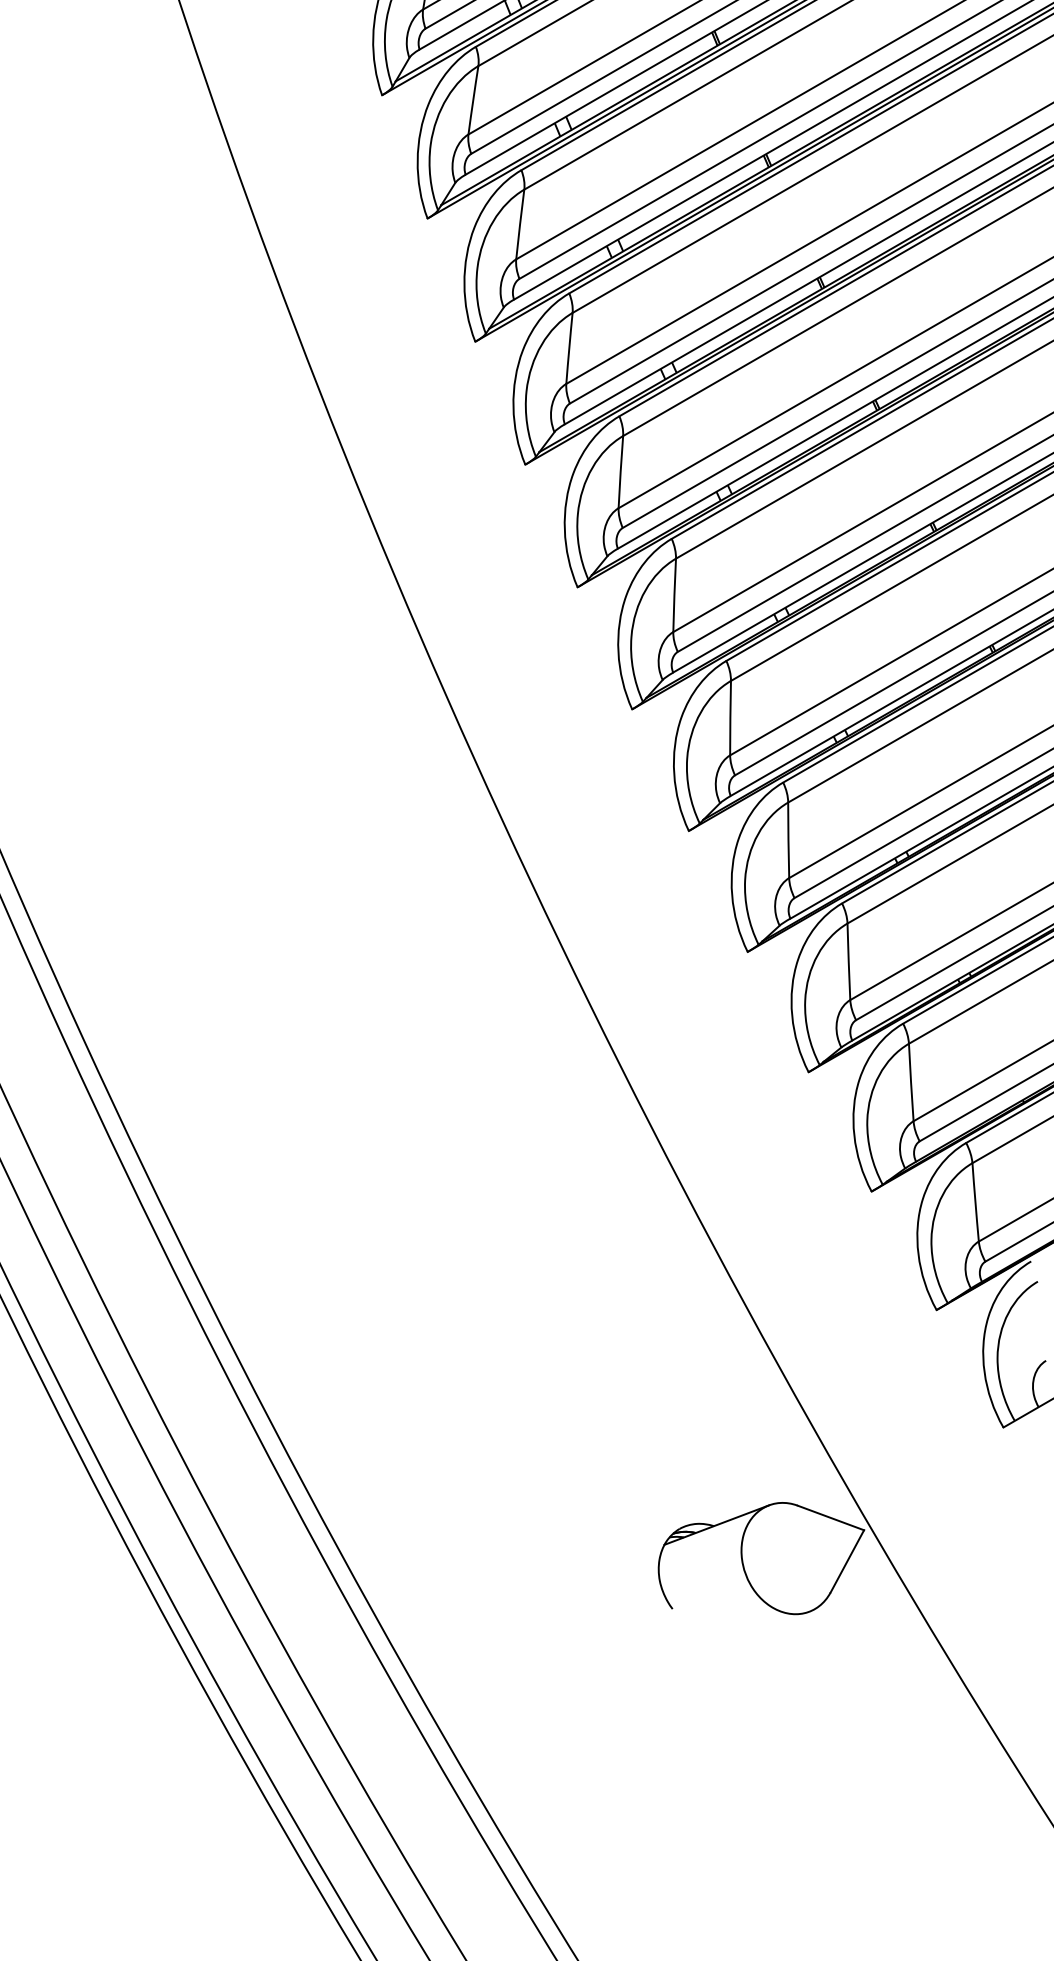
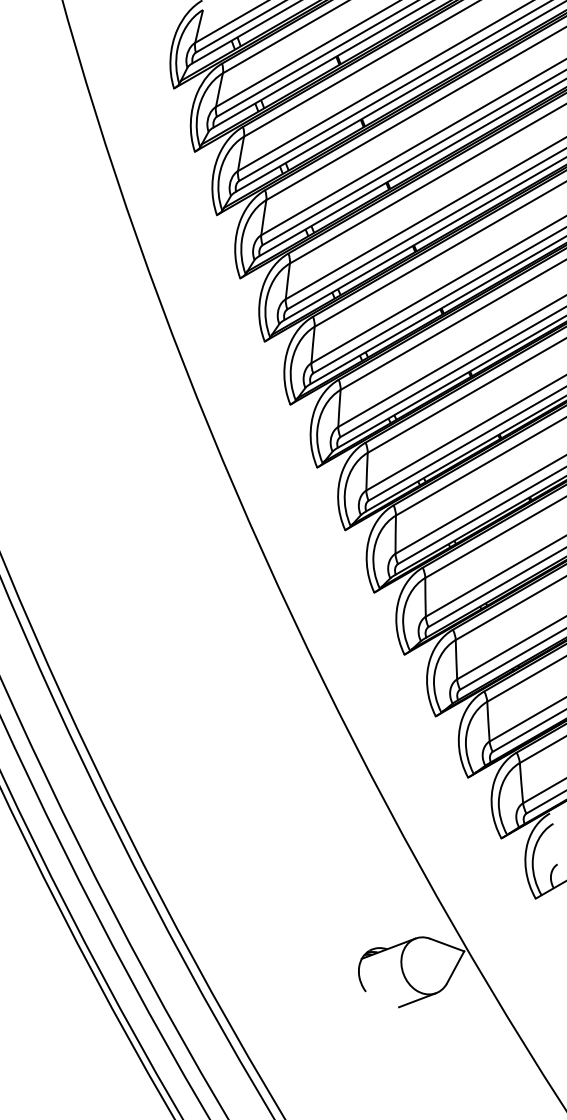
line: (772, 1626) -> (417, 1000), added

